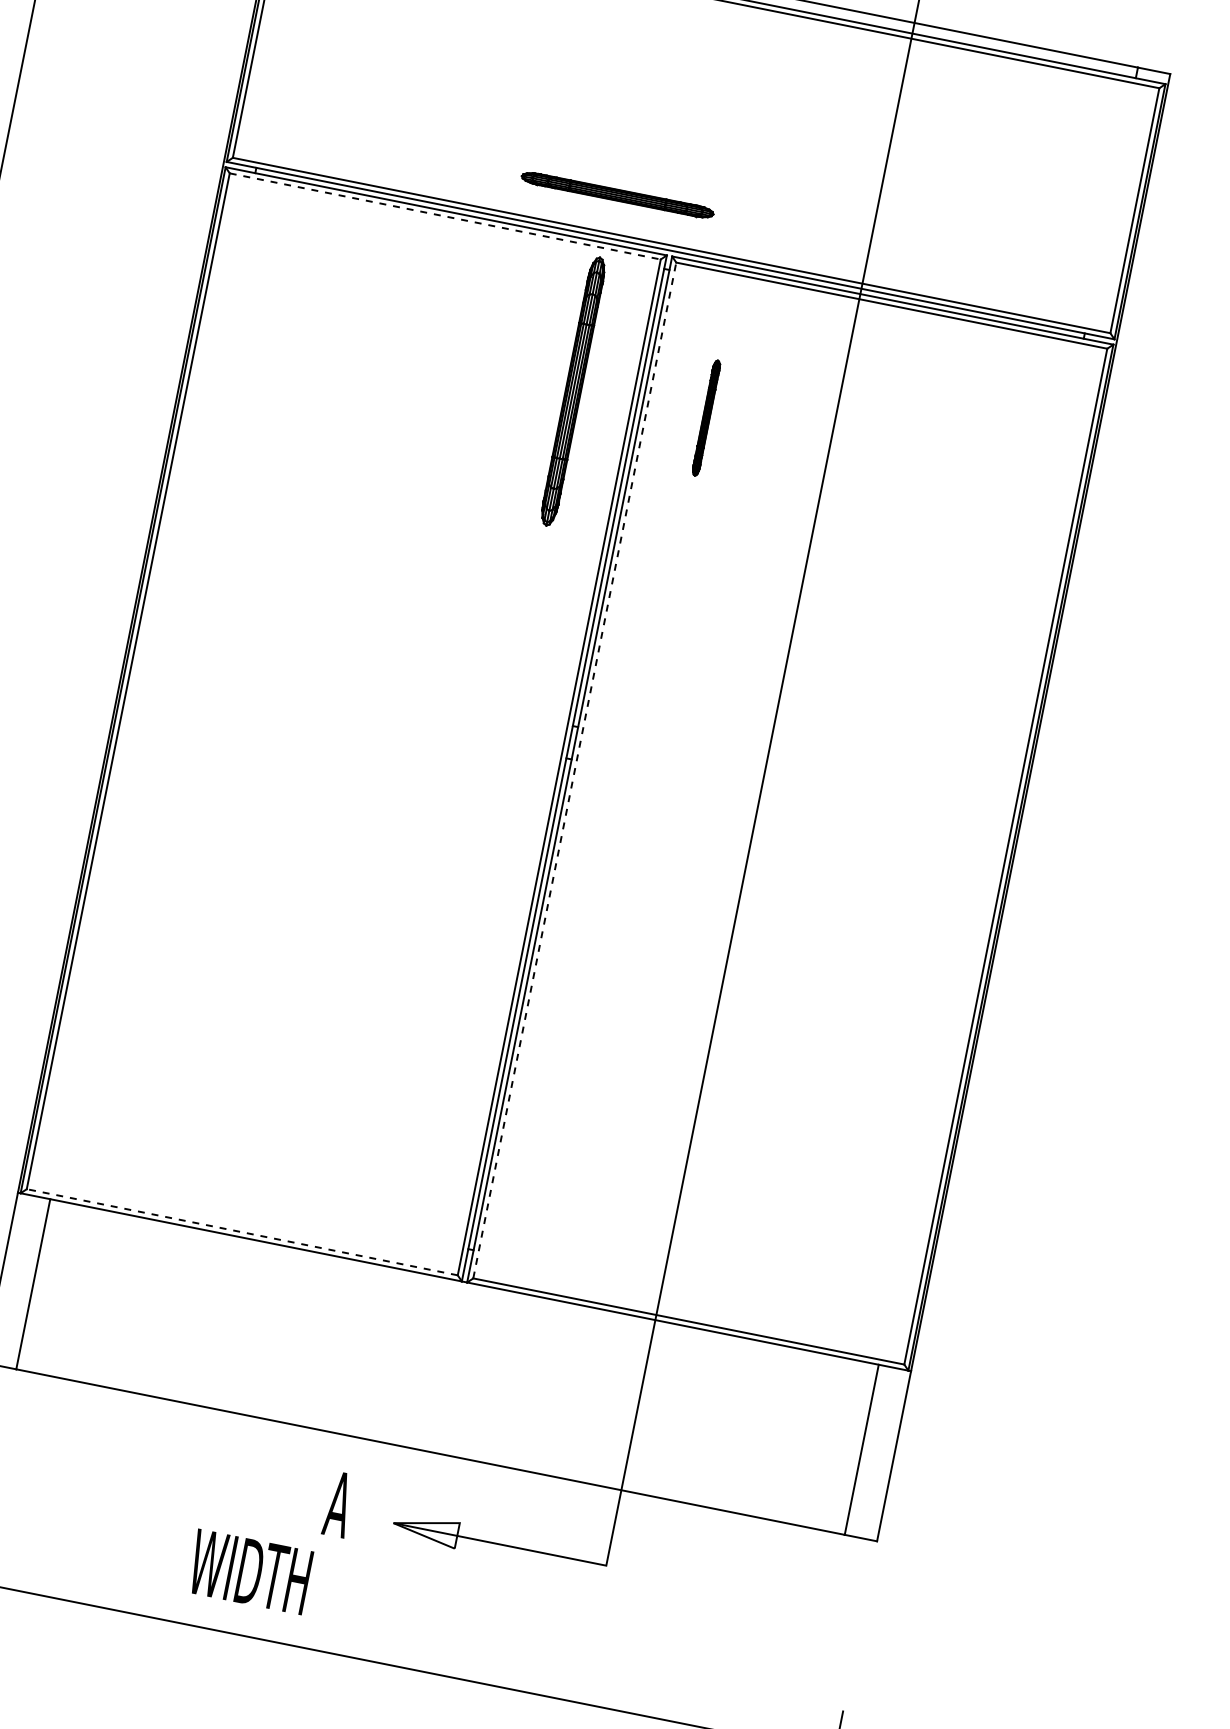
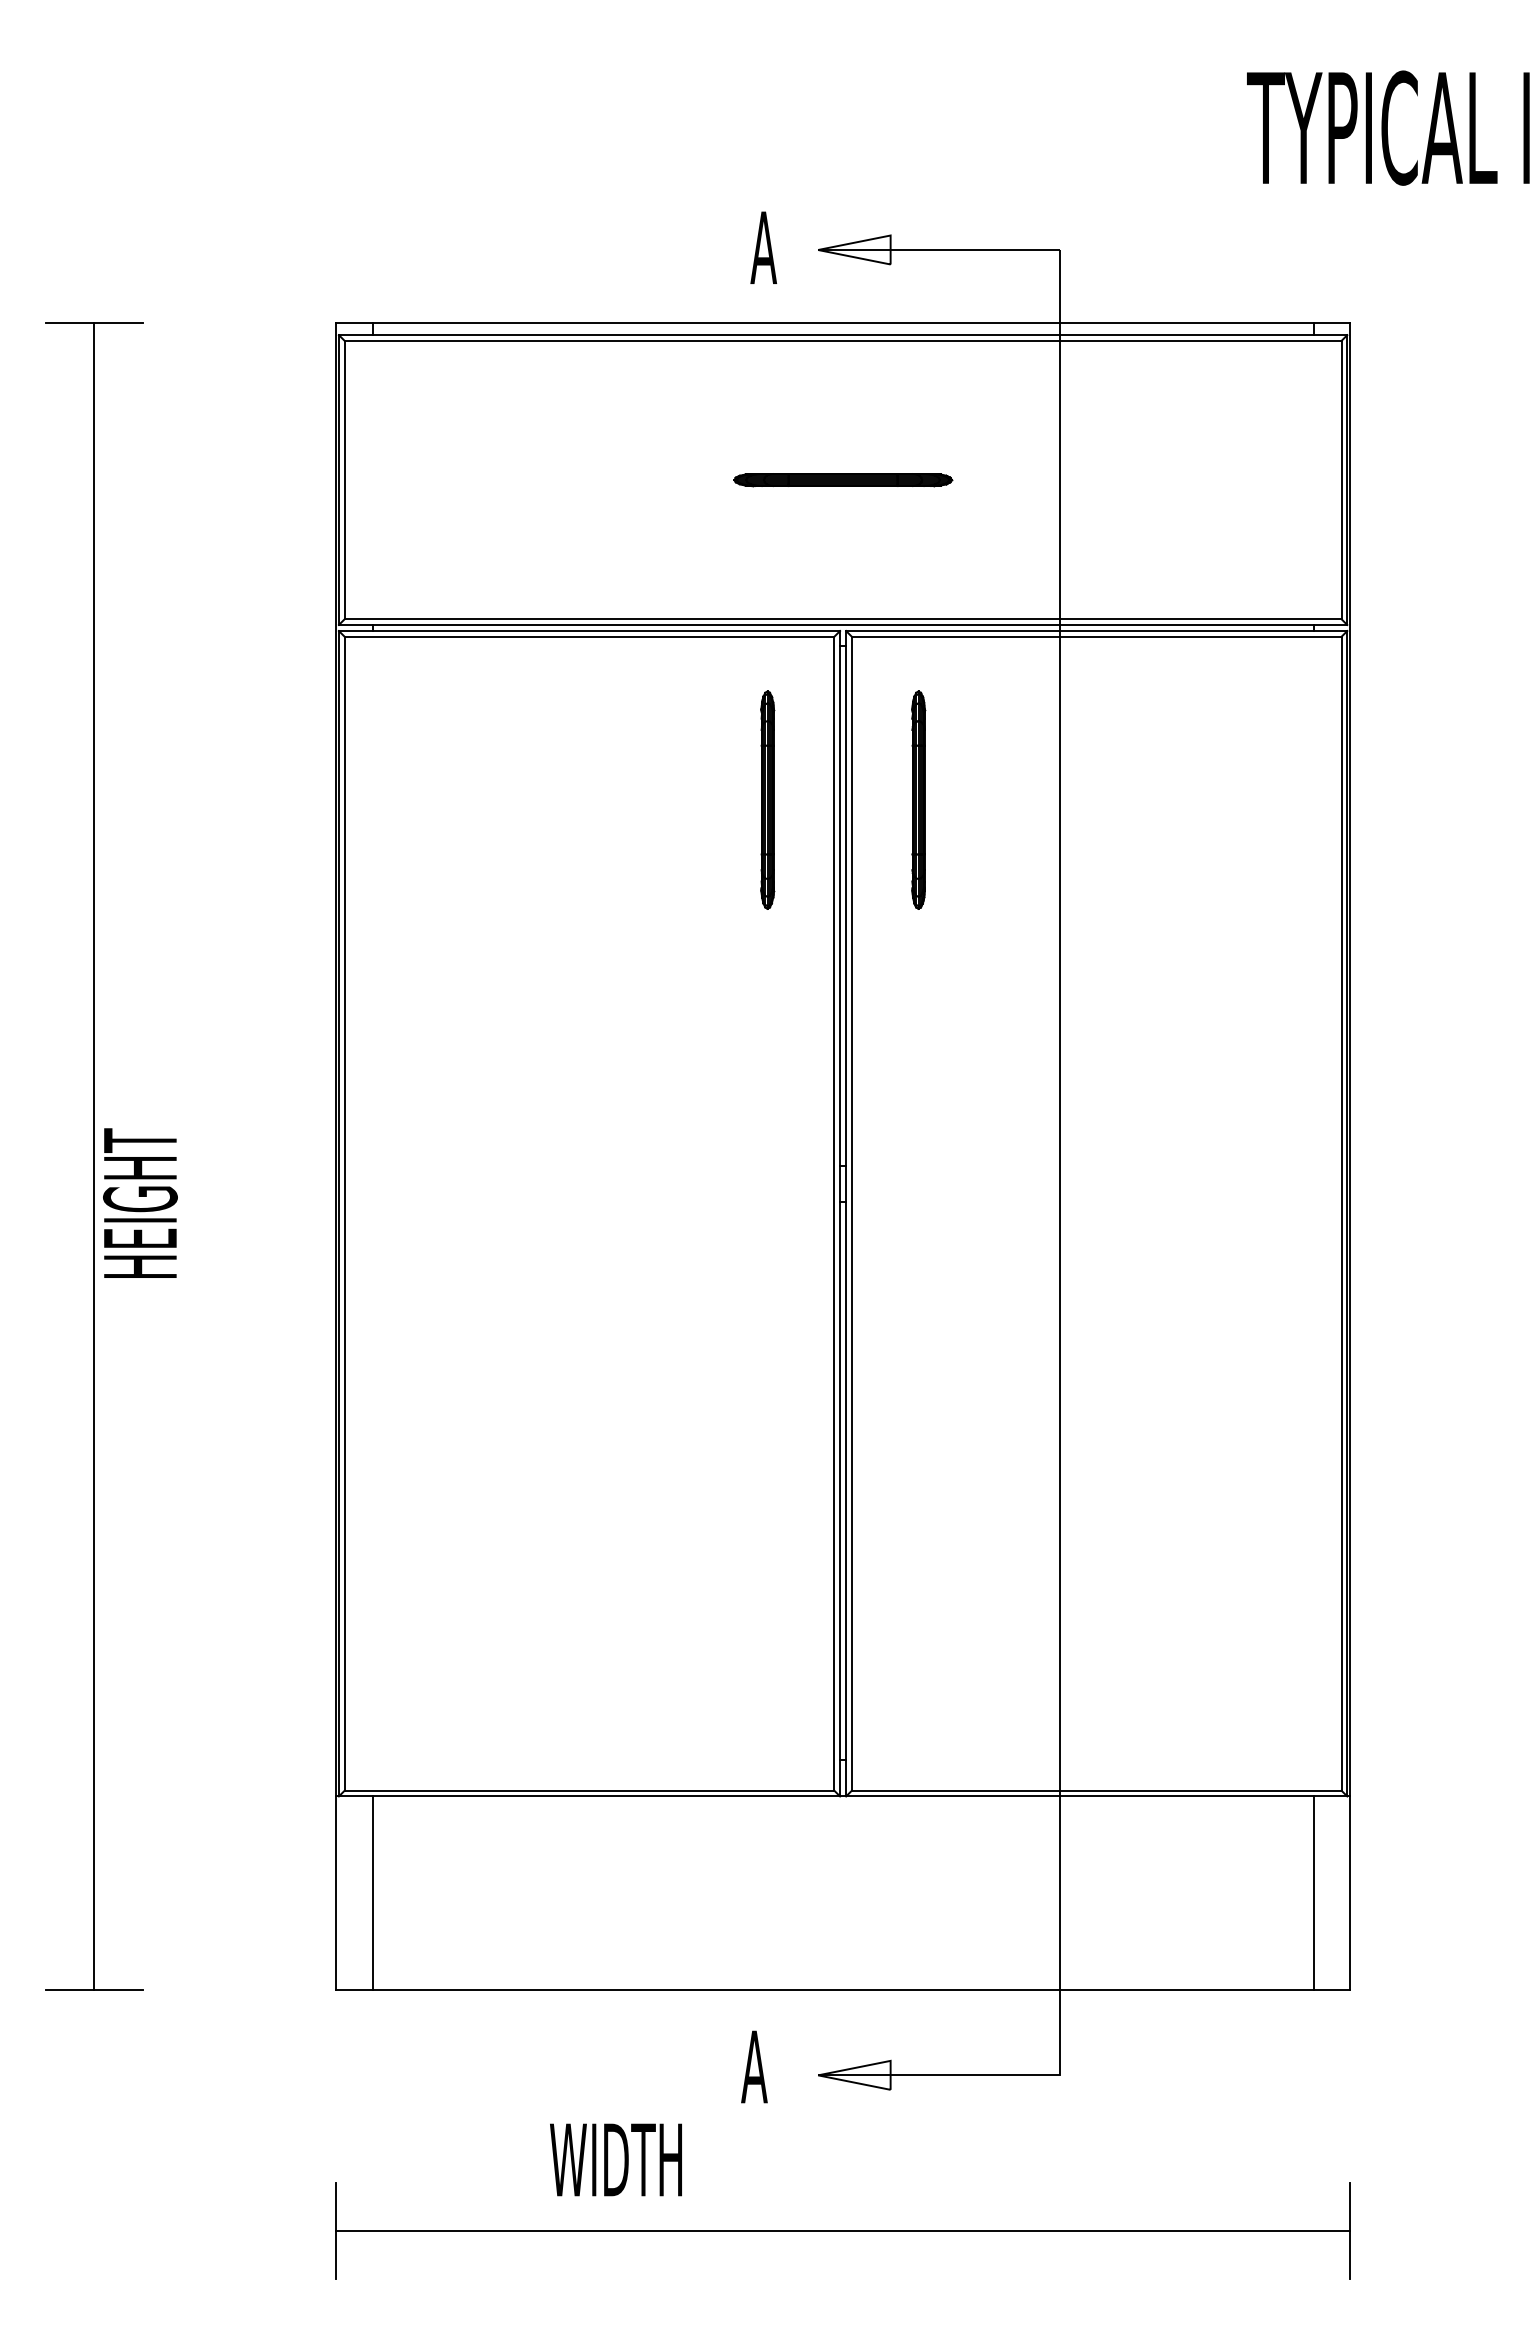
part: (617, 195) -> (843, 480), moved
line: (445, 216) -> (589, 636), dashed -> solid
part: (573, 390) -> (767, 799), size x0.71
part: (706, 417) -> (918, 799), size x1.67
line: (574, 770) -> (851, 1213), dashed -> solid
line: (242, 1232) -> (589, 1790), dashed -> solid
text: (249, 1571) -> (615, 2159), moved

